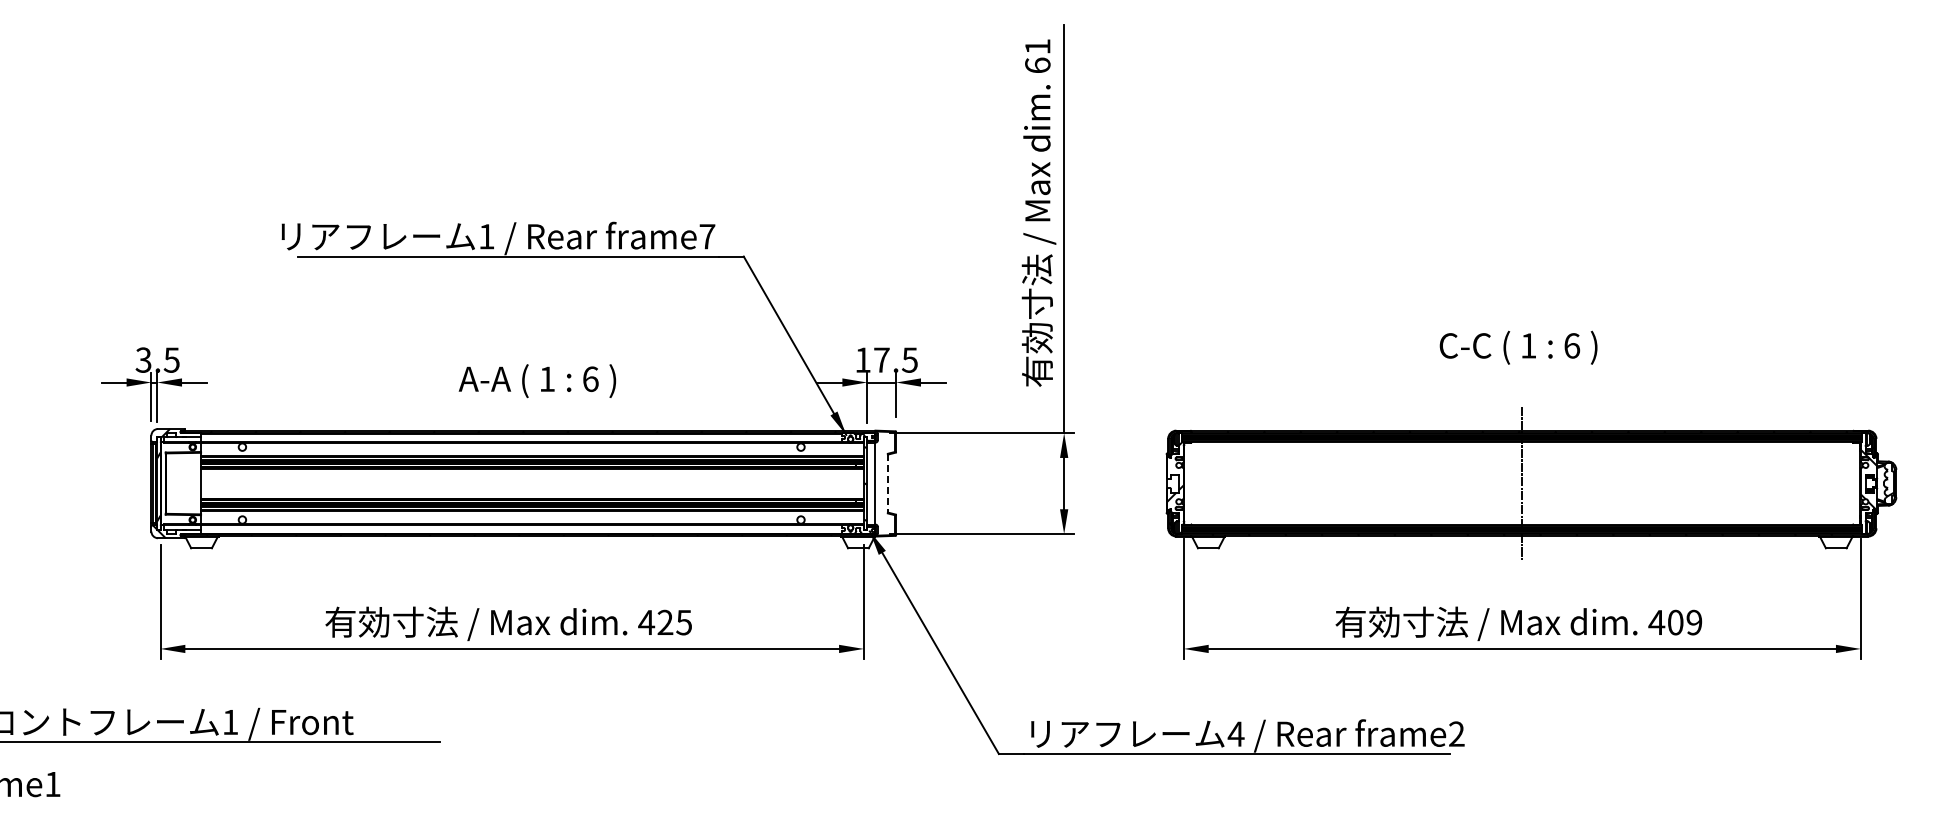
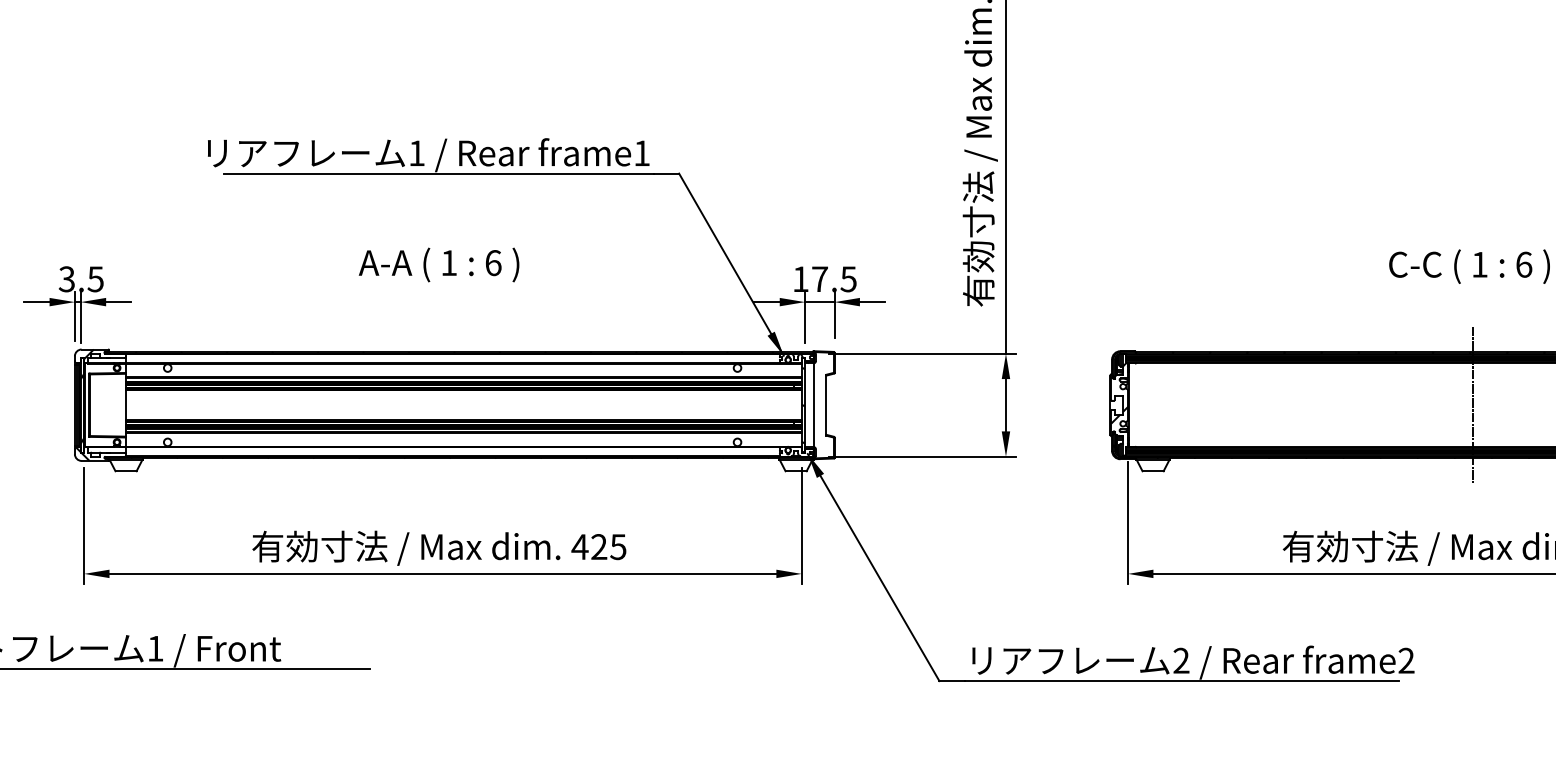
text: (707, 236) -> (642, 153), frame7 -> frame1
text: (537, 381) -> (439, 265), moved
line: (887, 483) -> (825, 405), dashed -> solid
text: (1235, 733) -> (1180, 660), 4 -> 2

